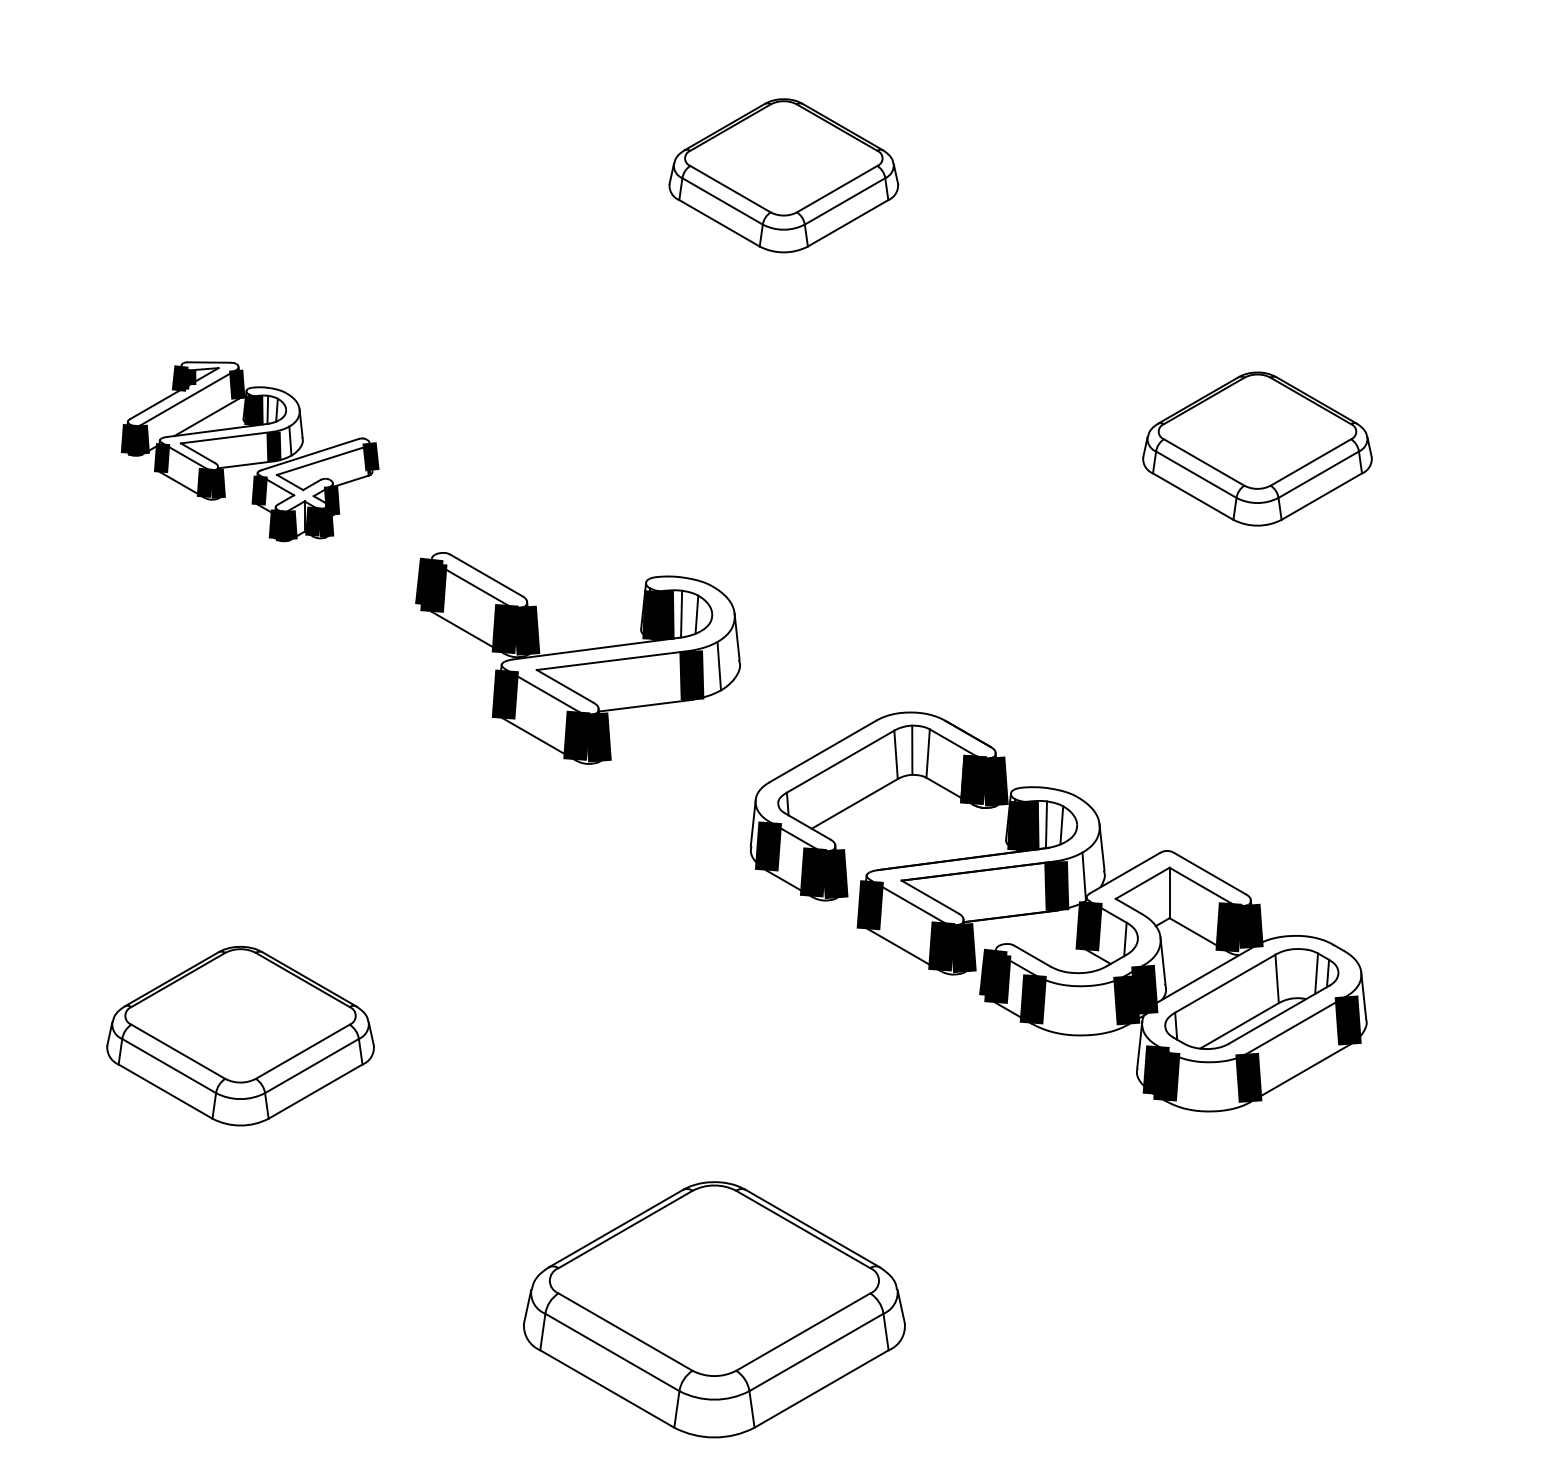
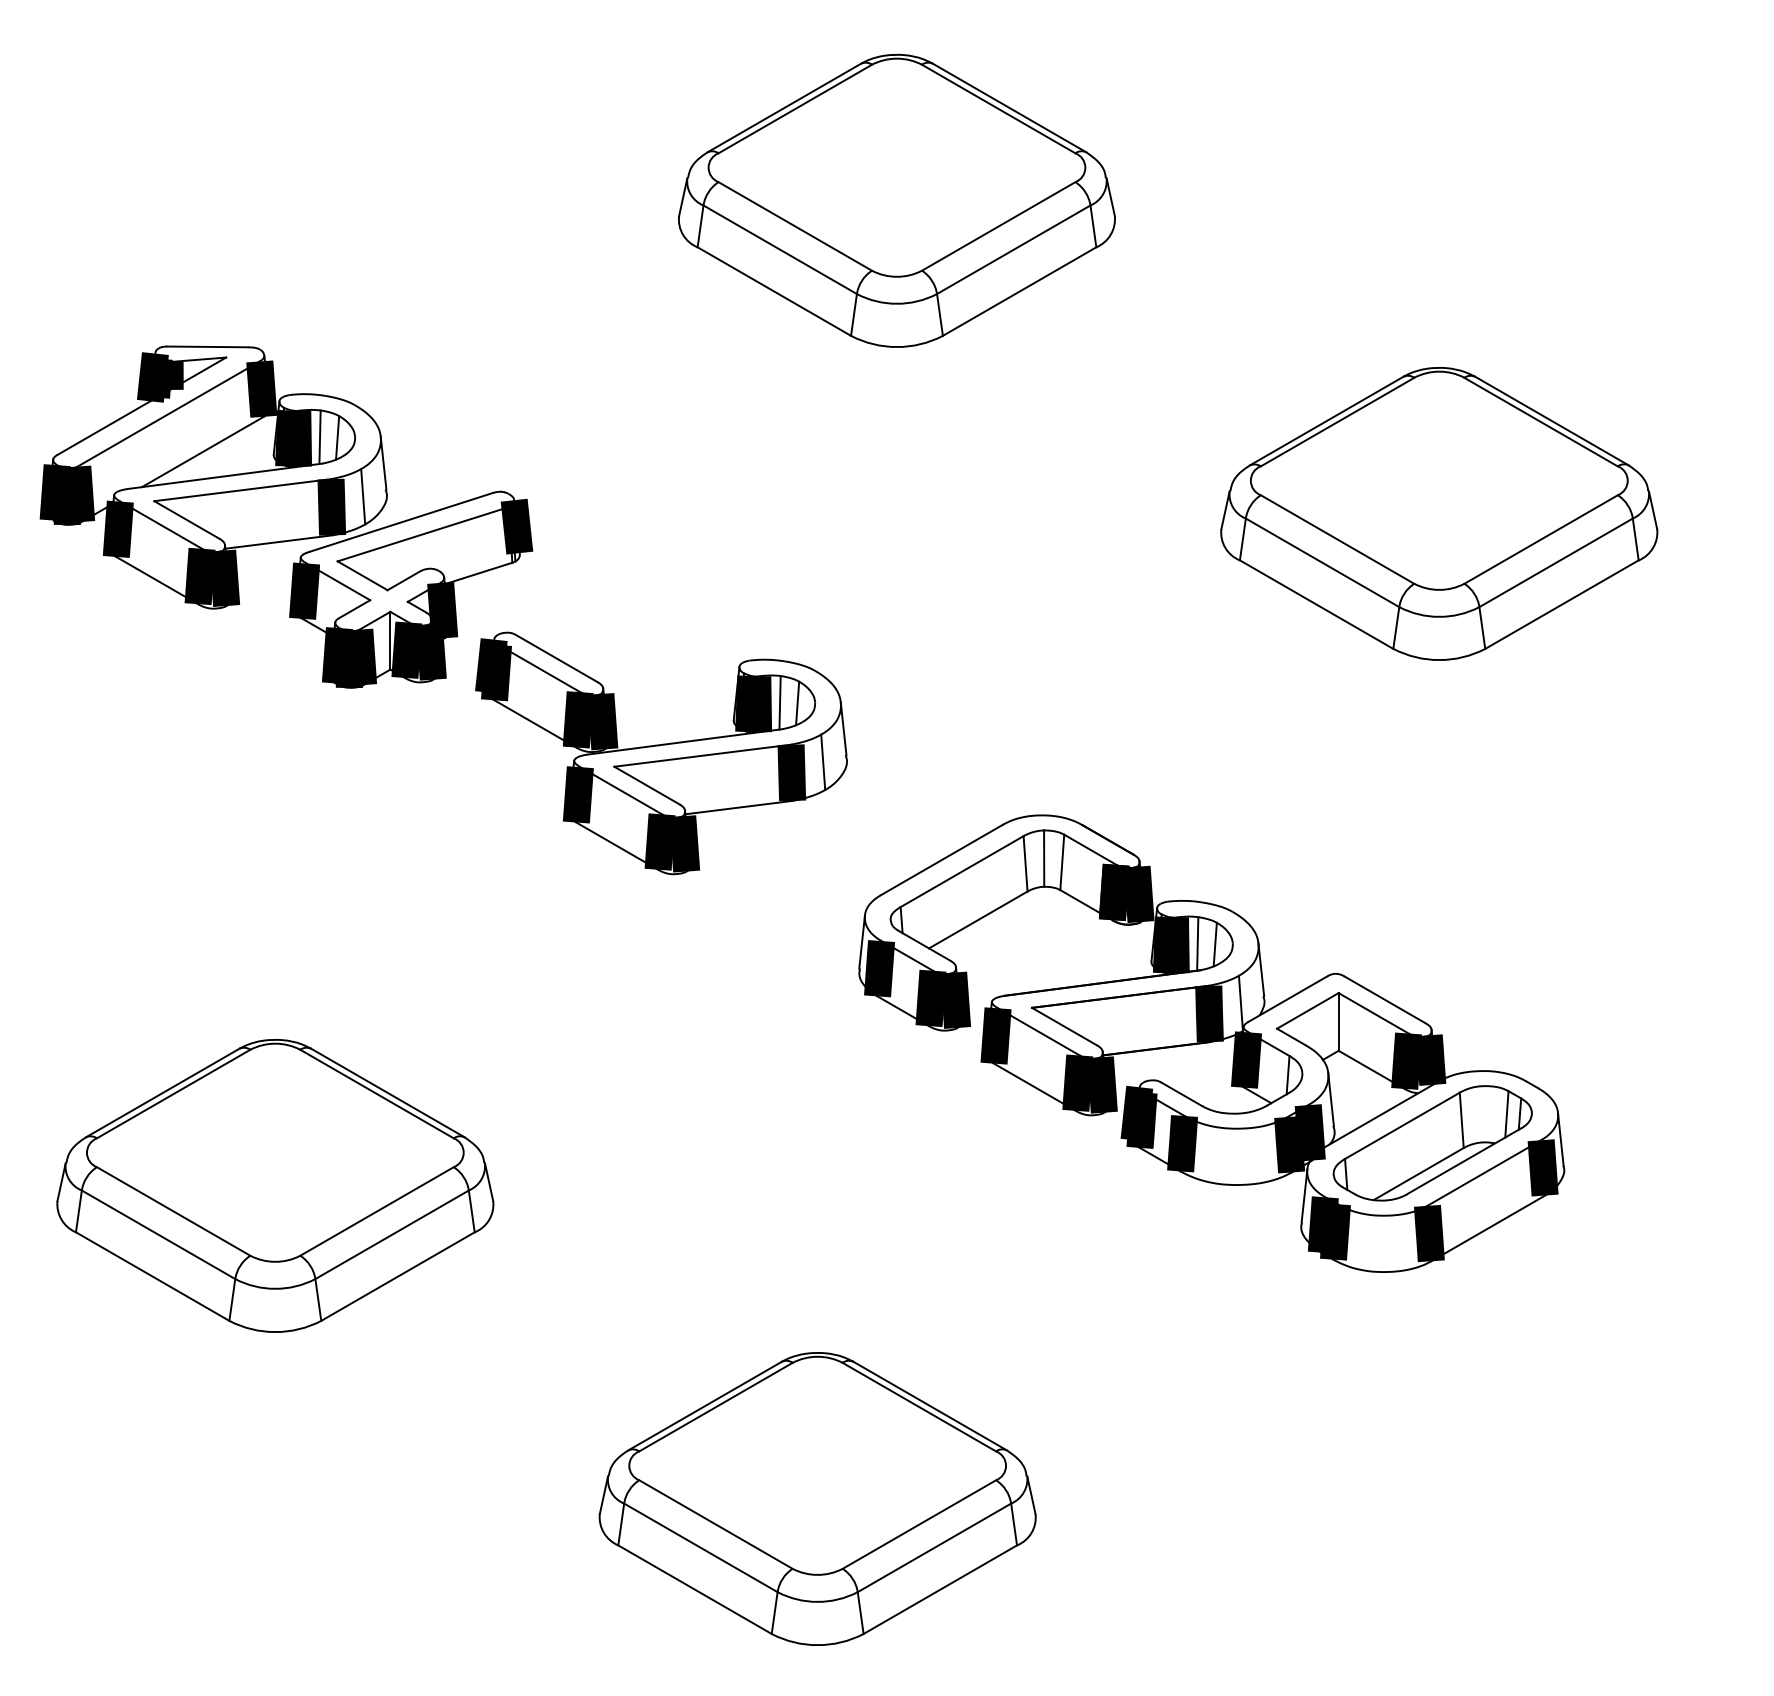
part: (783, 175) -> (896, 200), size x1.67
part: (1257, 448) -> (1439, 513), size x1.67
part: (249, 451) -> (285, 516), size x1.67
part: (240, 1035) -> (275, 1185), size x1.43

